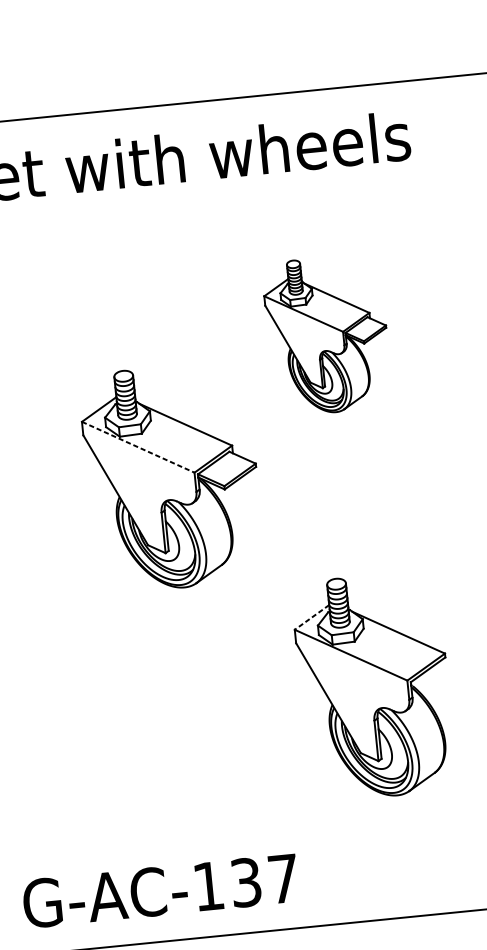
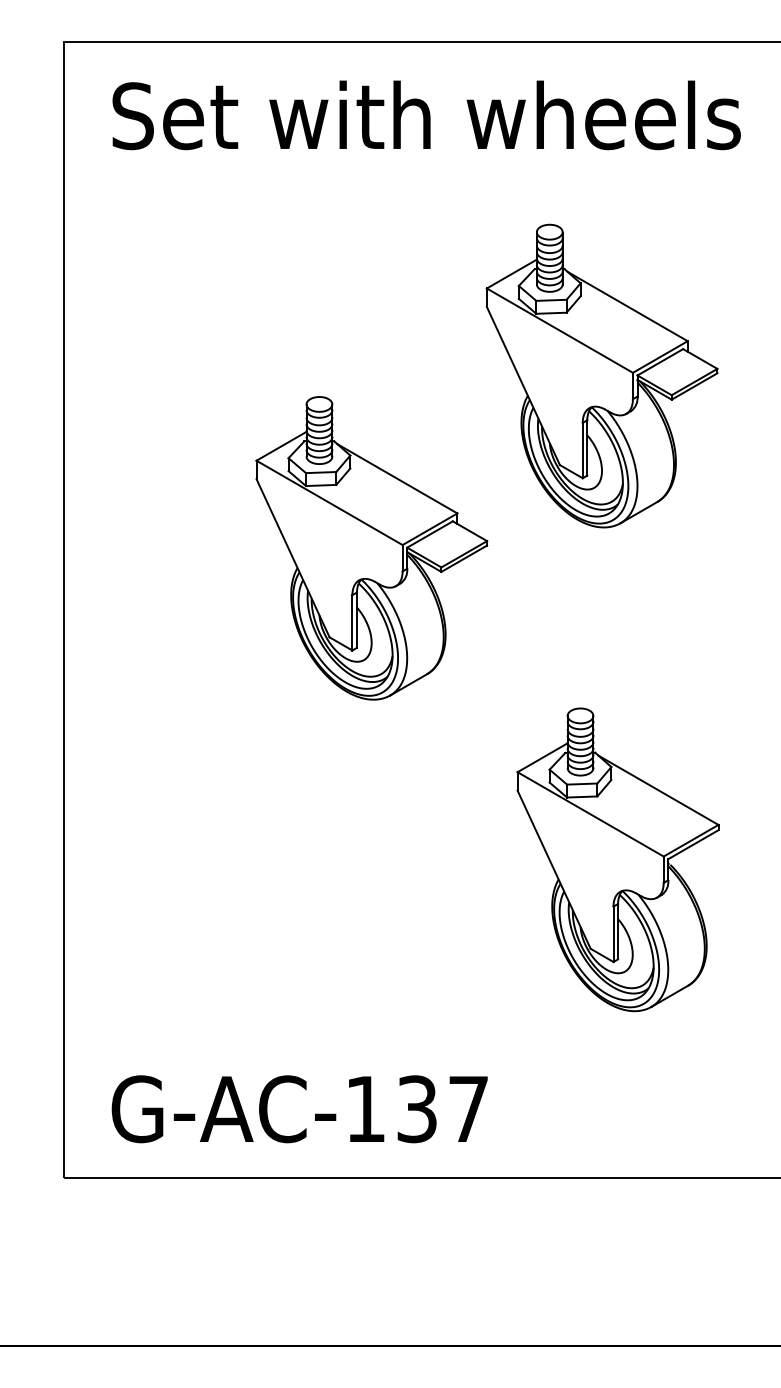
part: (327, 334) -> (601, 375), size x1.43
line: (138, 447) -> (330, 503), dashed -> solid
line: (311, 617) -> (542, 757), dashed -> solid

